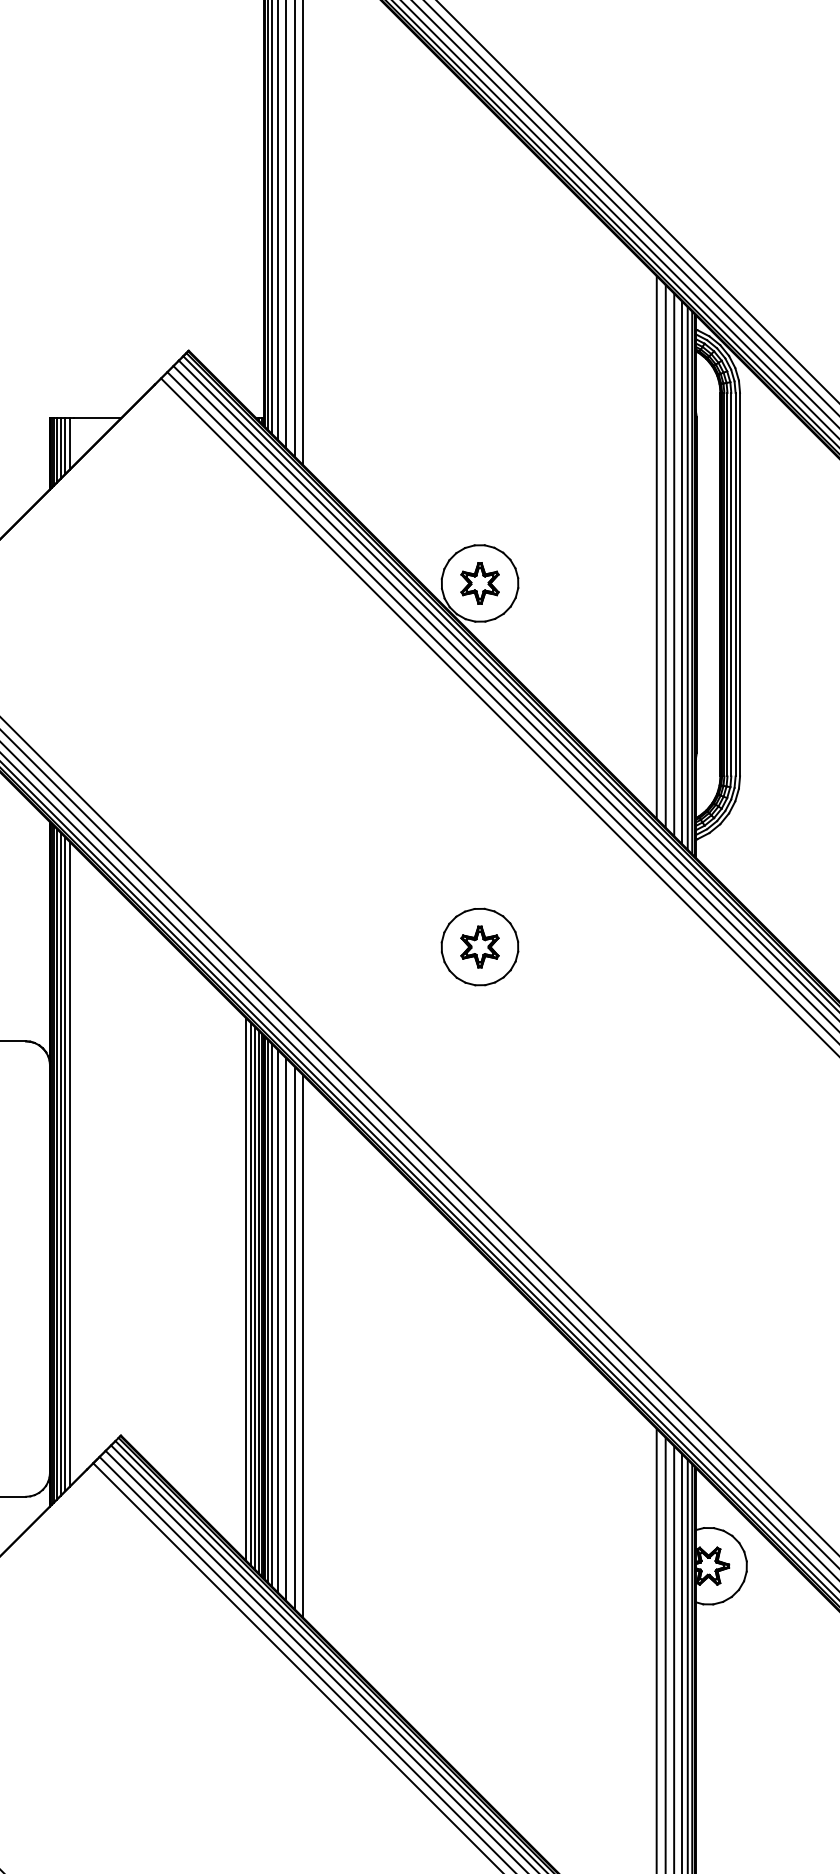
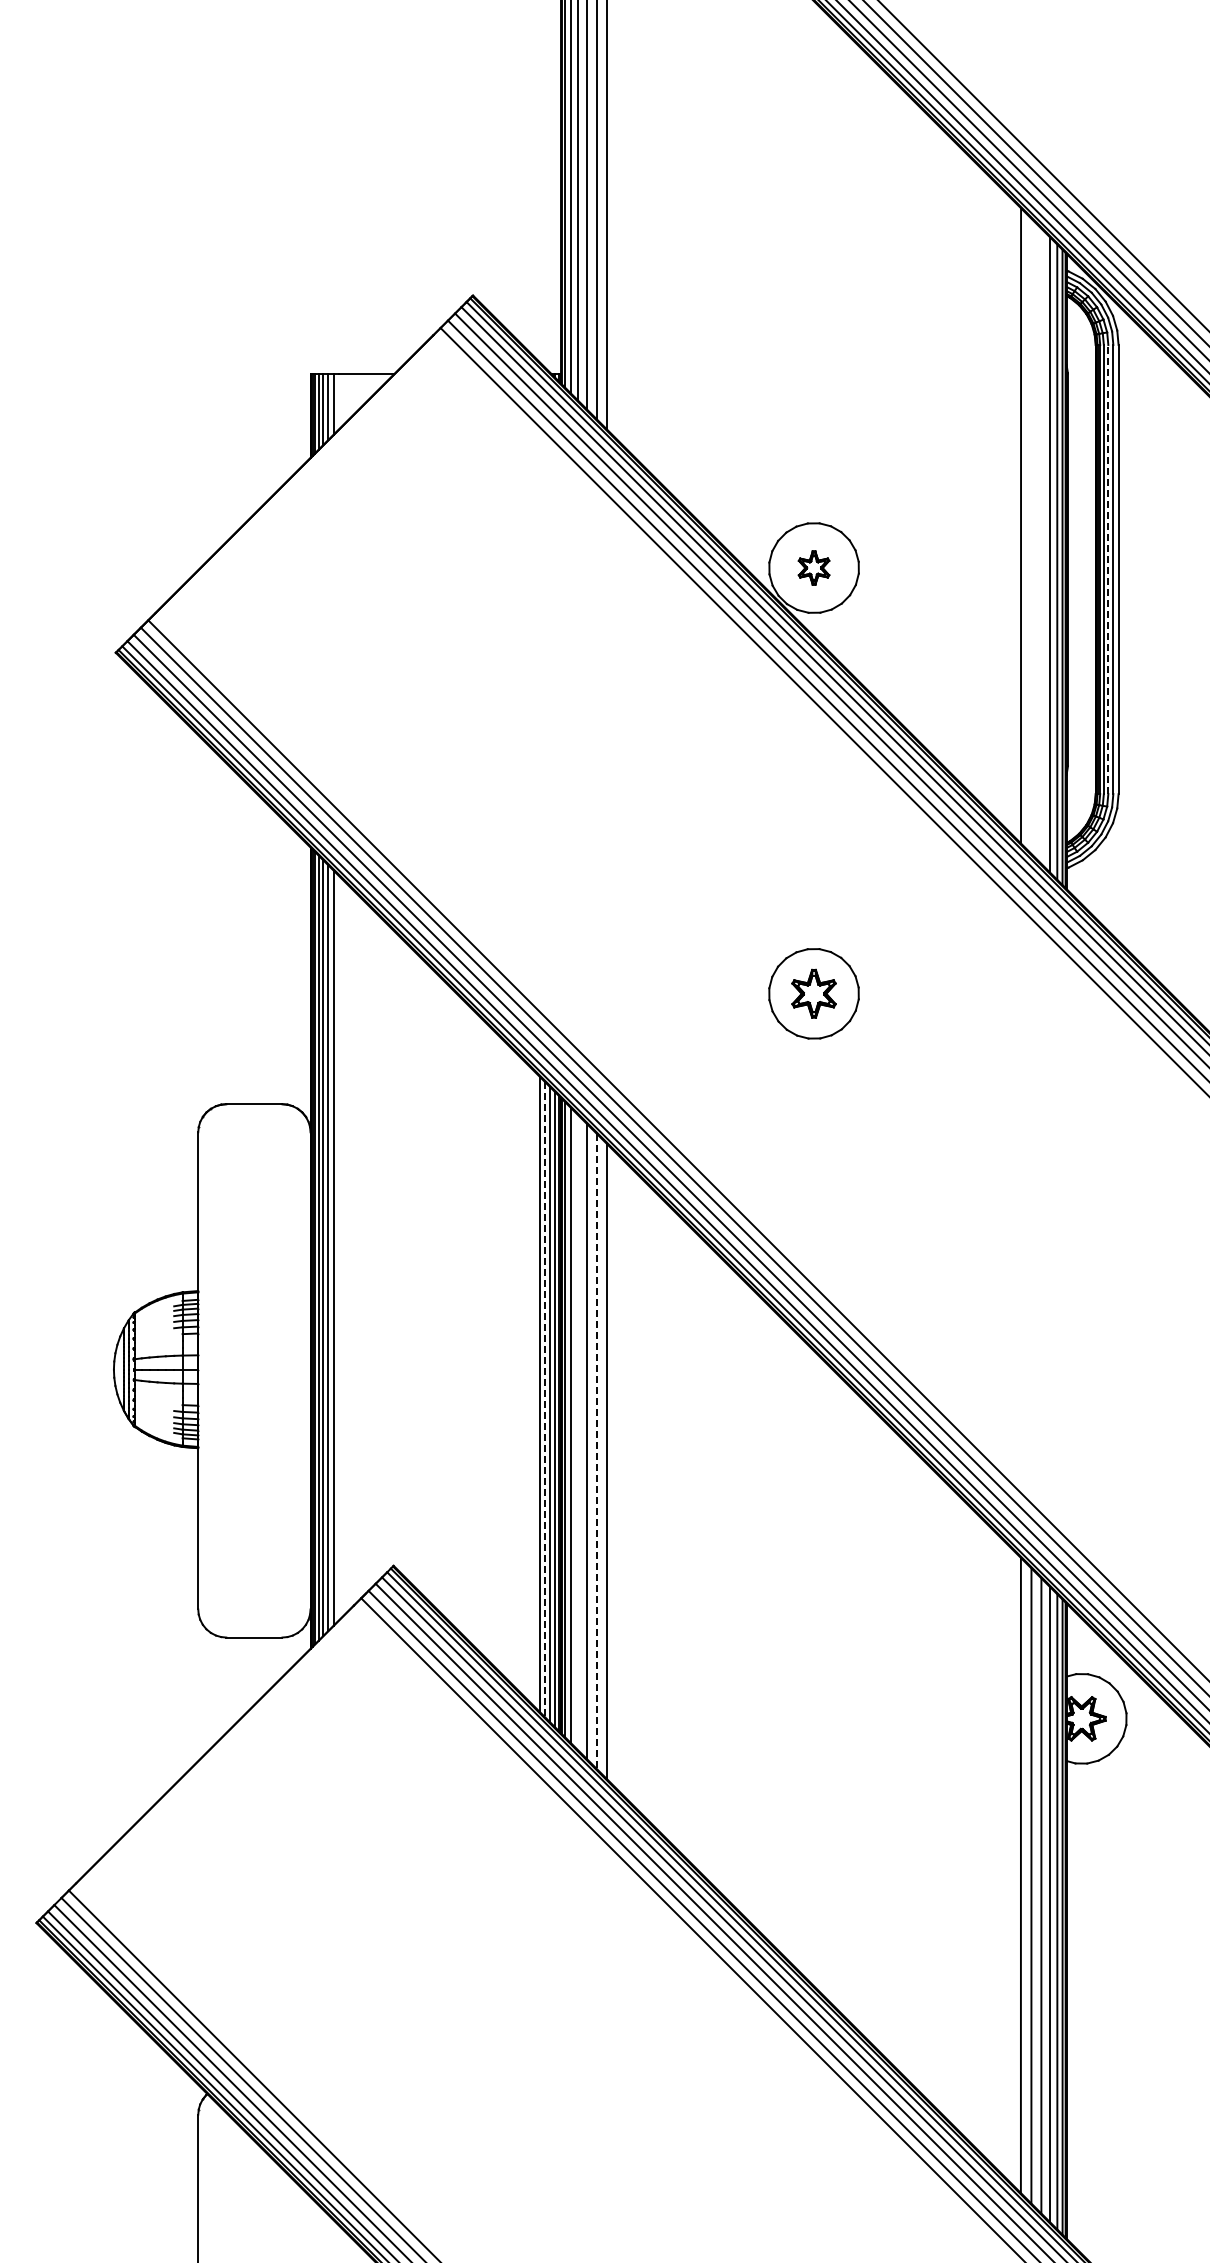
line: (665, 556) -> (1031, 536), removed
line: (674, 564) -> (1041, 545), removed
part: (479, 582) -> (813, 567), size x0.7
line: (731, 584) -> (1108, 569), solid -> dashed
line: (250, 1293) -> (545, 1399), solid -> dashed
line: (277, 1320) -> (577, 1431), removed
line: (294, 1337) -> (596, 1451), solid -> dashed

